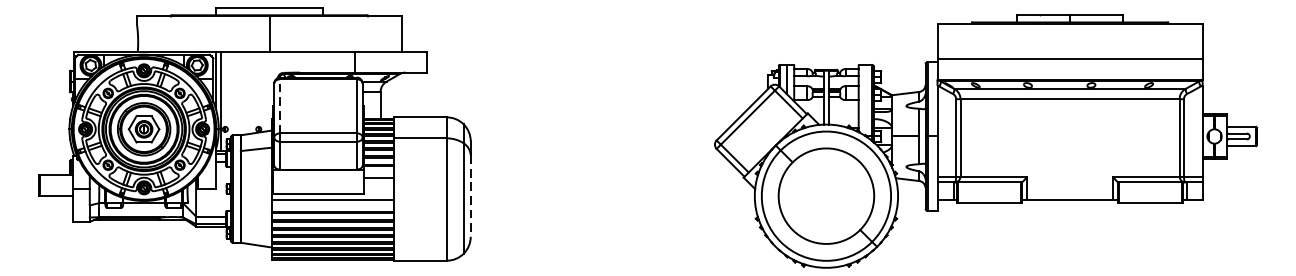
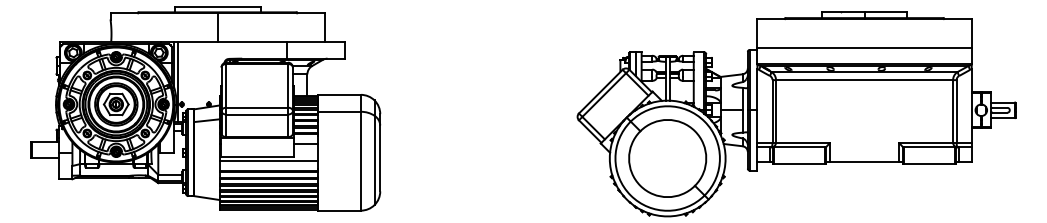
line: (280, 105) -> (226, 85), dashed -> solid
line: (471, 196) -> (380, 158), dashed -> solid

